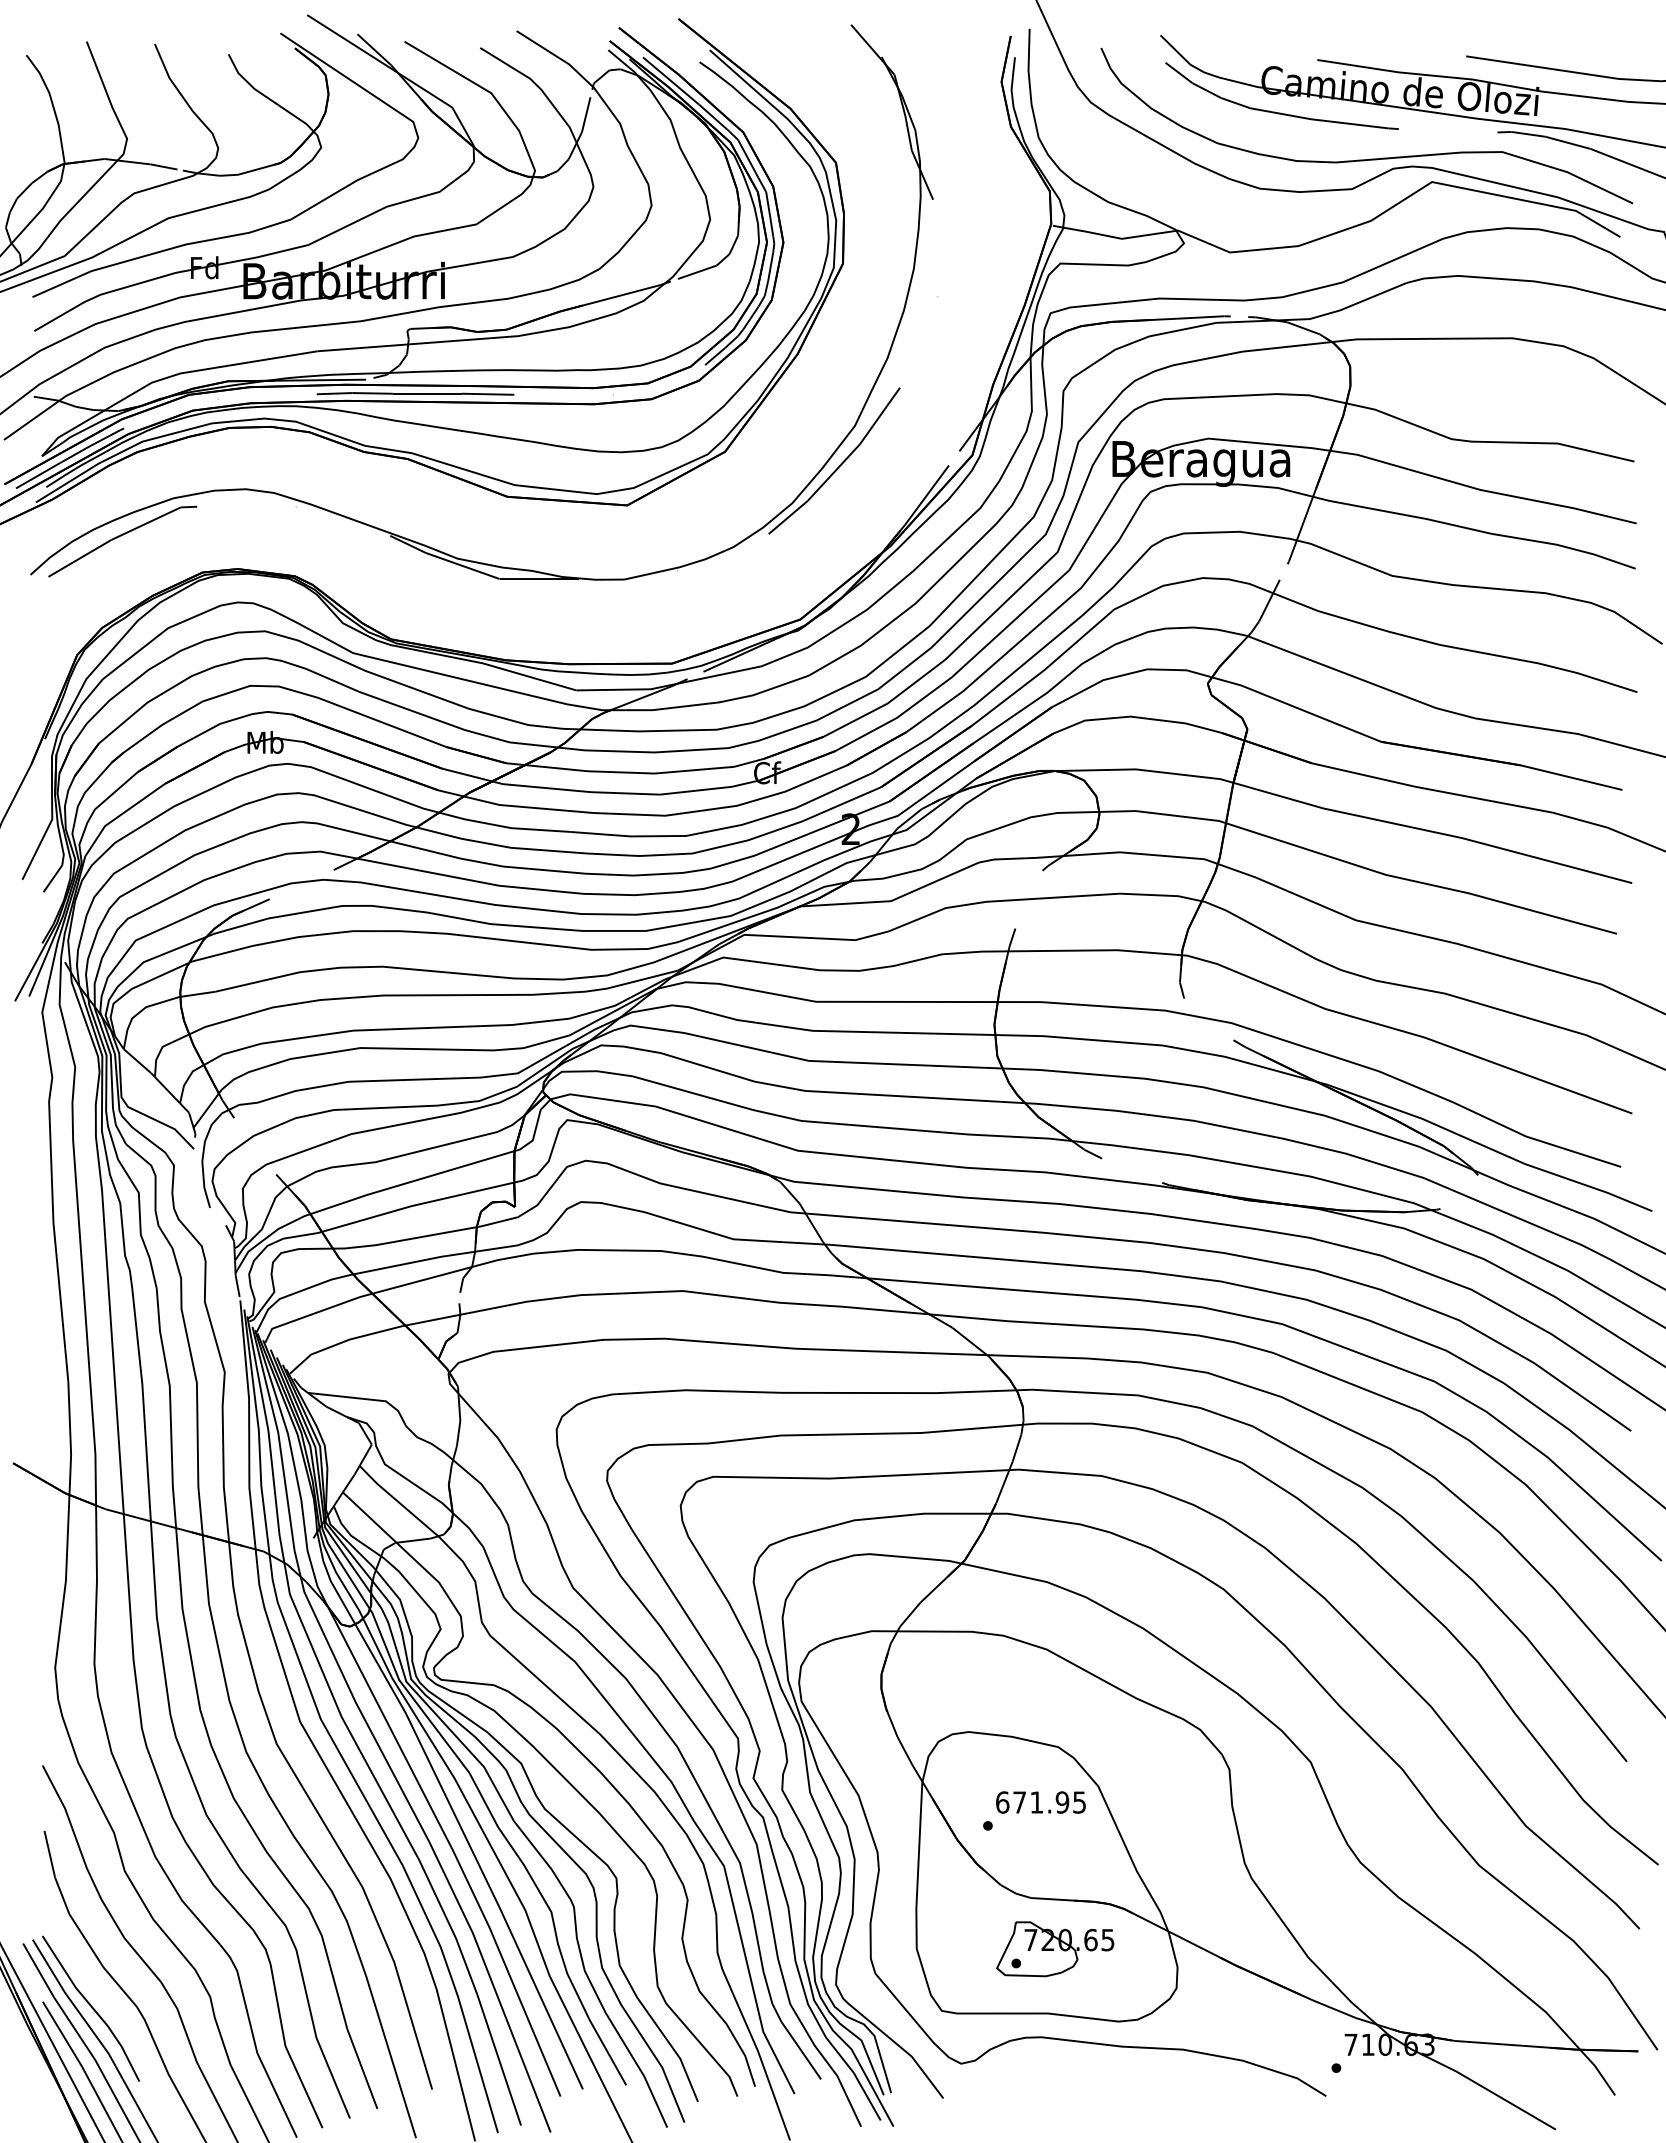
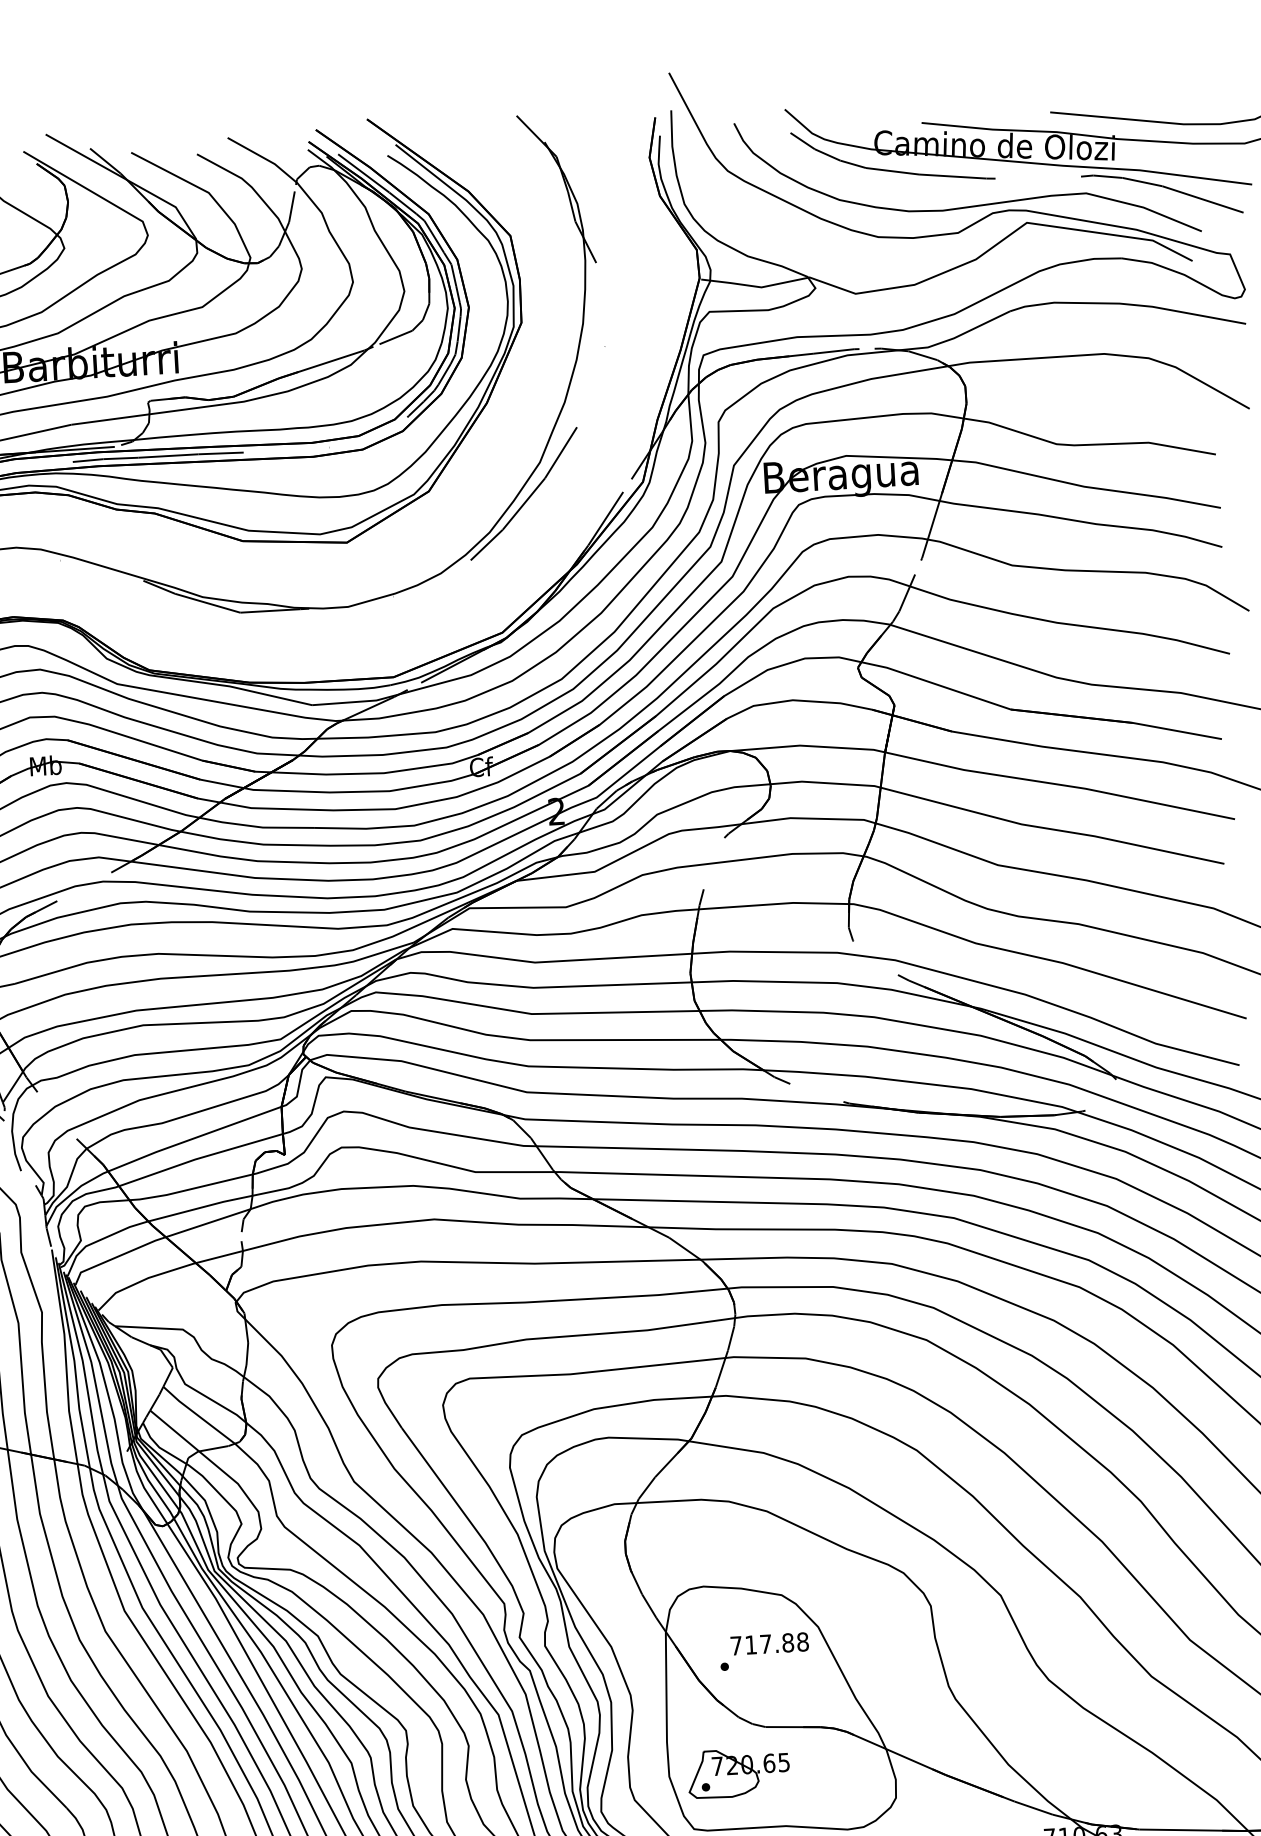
text: (1041, 1802) -> (769, 1643), 671.95 -> 717.88
part: (1055, 1949) -> (739, 1773), moved

